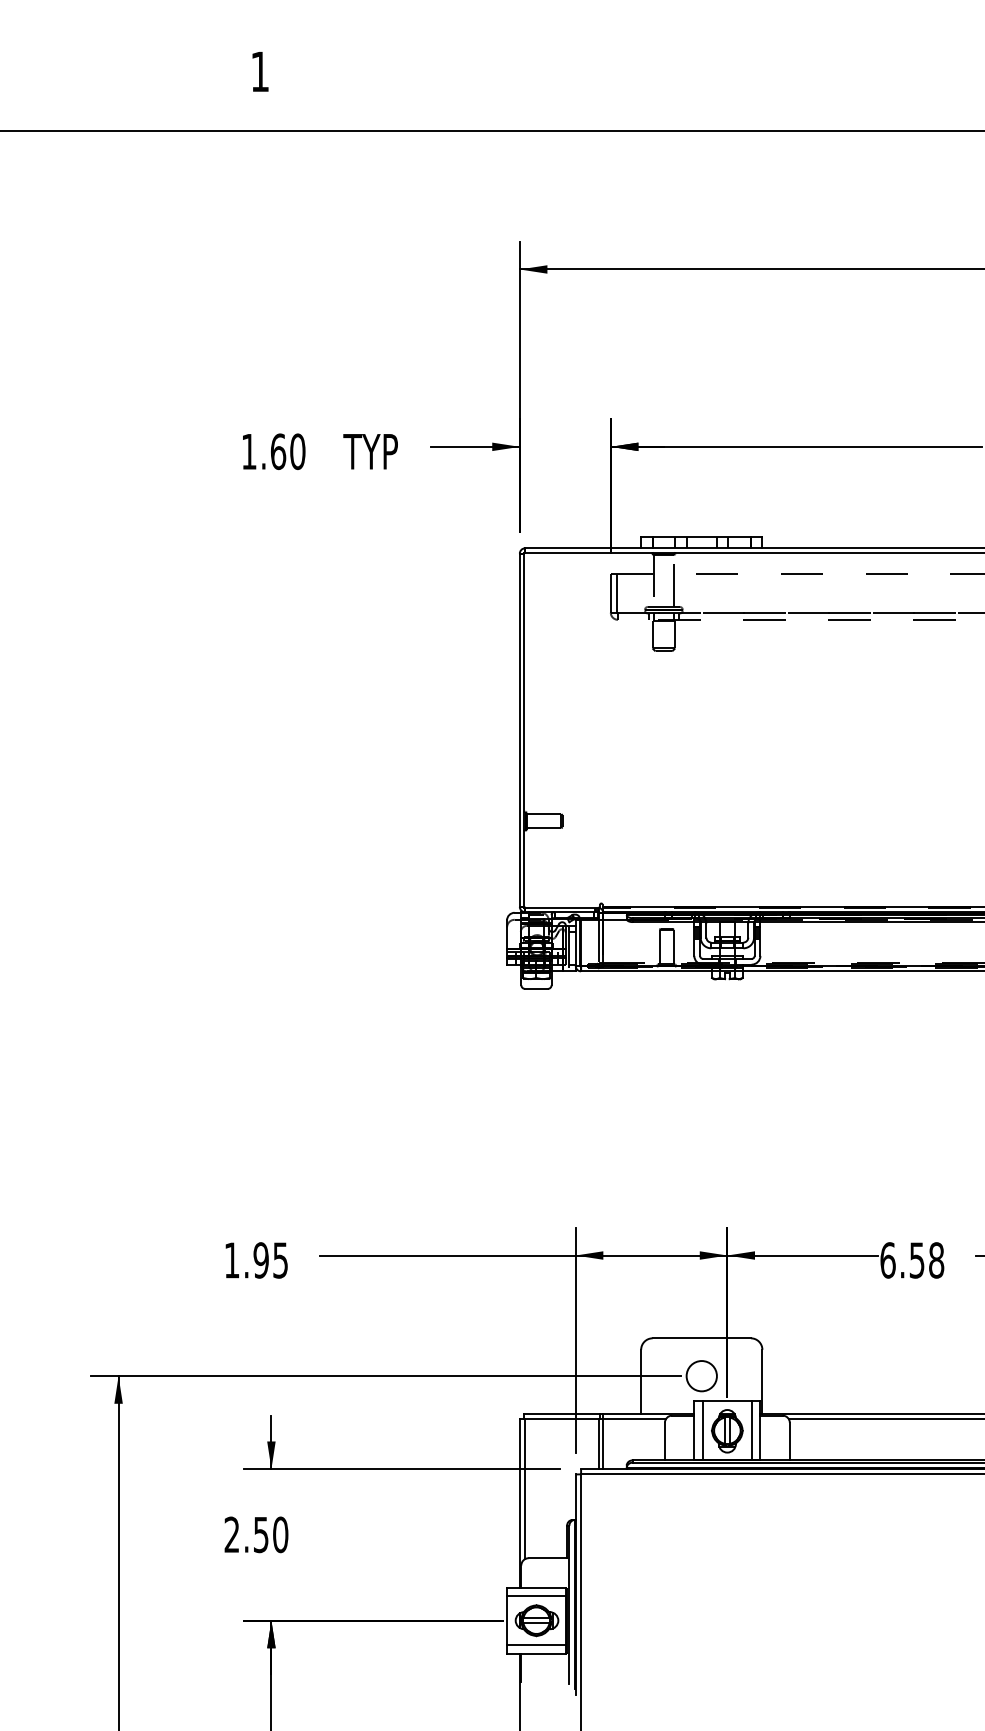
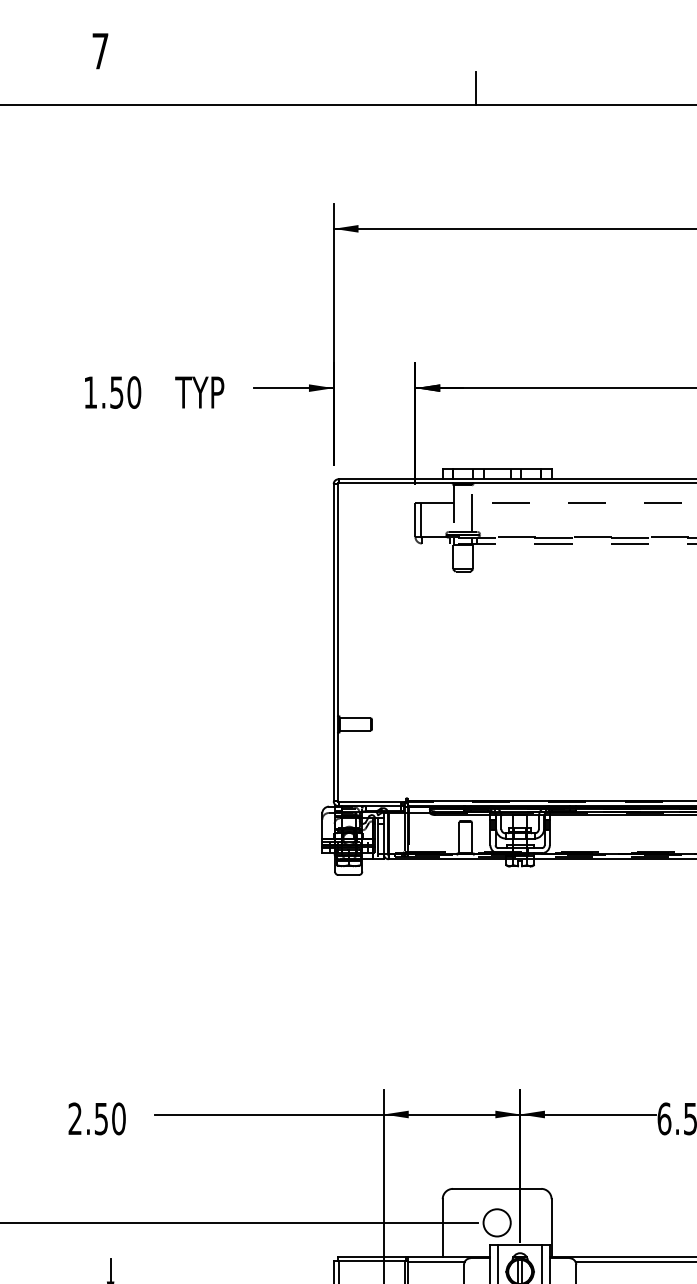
text: (259, 71) -> (99, 51), 1 -> 7
line: (678, 113) -> (476, 88), added
text: (278, 451) -> (116, 392), 1.60 -> 1.50
text: (256, 1260) -> (97, 1118), 1.95 -> 2.50

